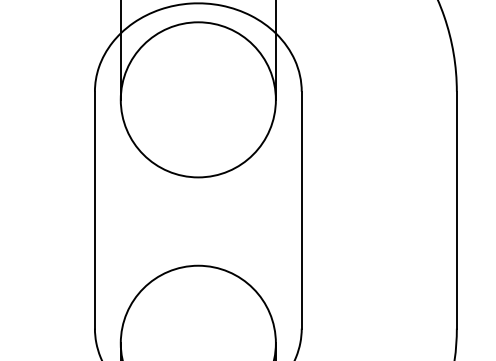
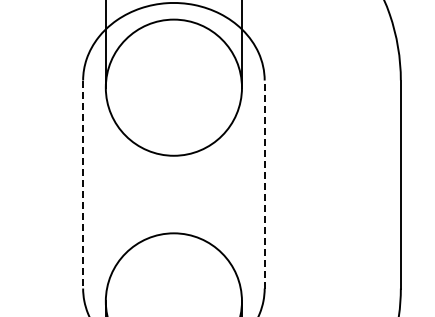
line: (301, 210) -> (264, 184), solid -> dashed
line: (95, 211) -> (83, 185), solid -> dashed

